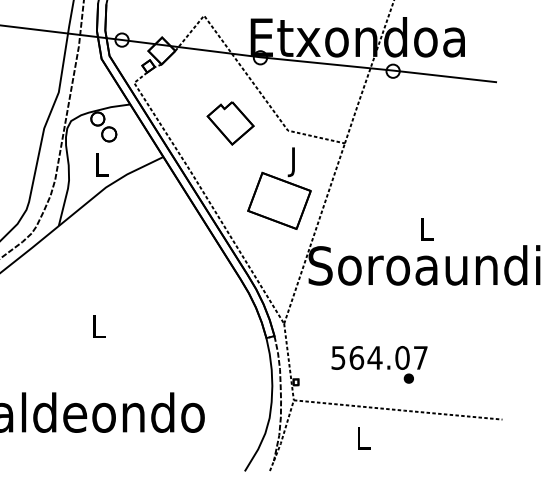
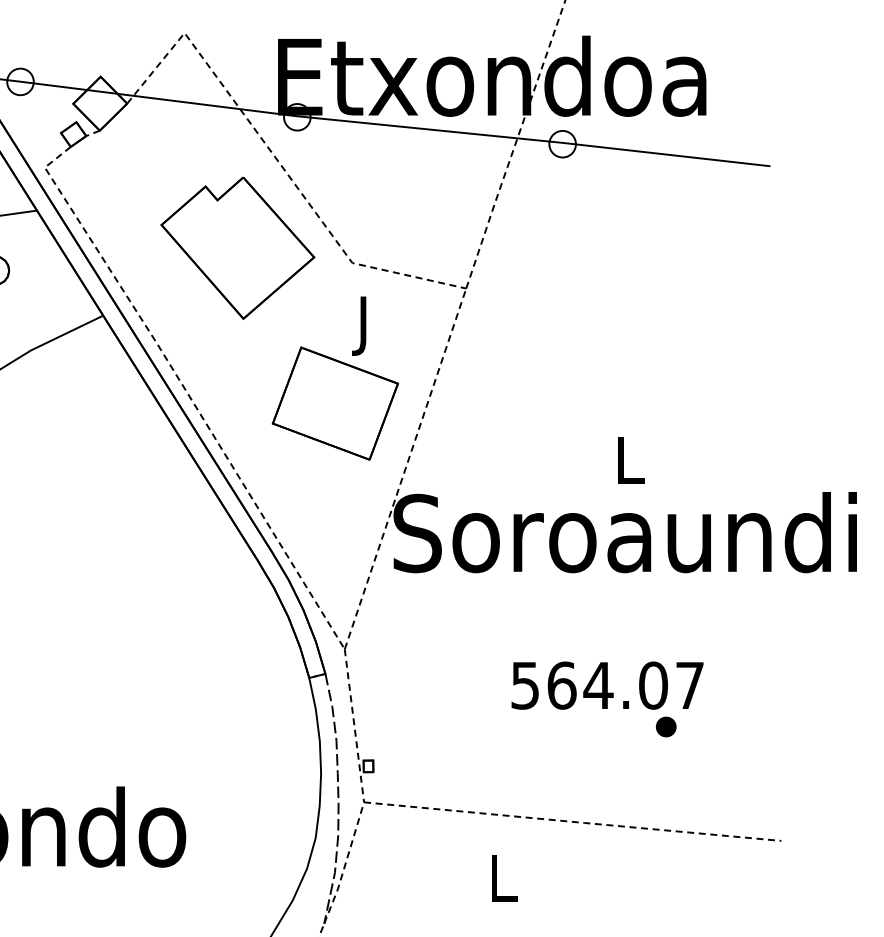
part: (230, 123) -> (237, 248), size x1.67
text: (379, 364) -> (607, 698), moved

